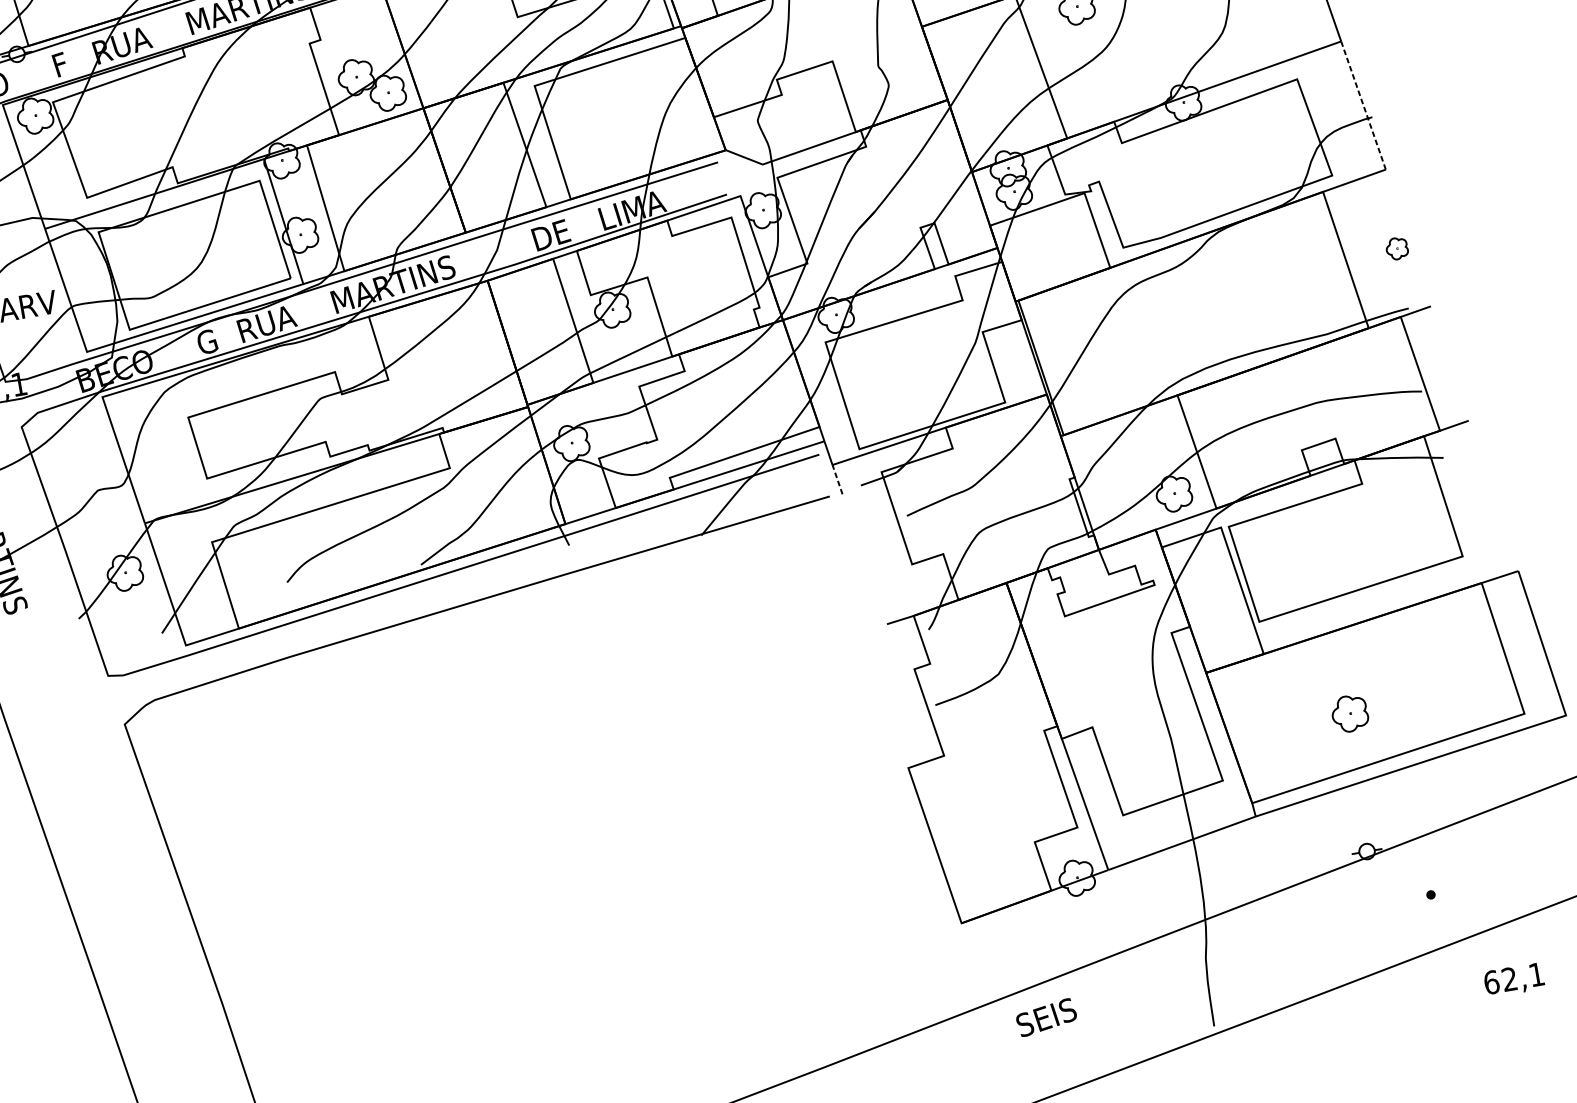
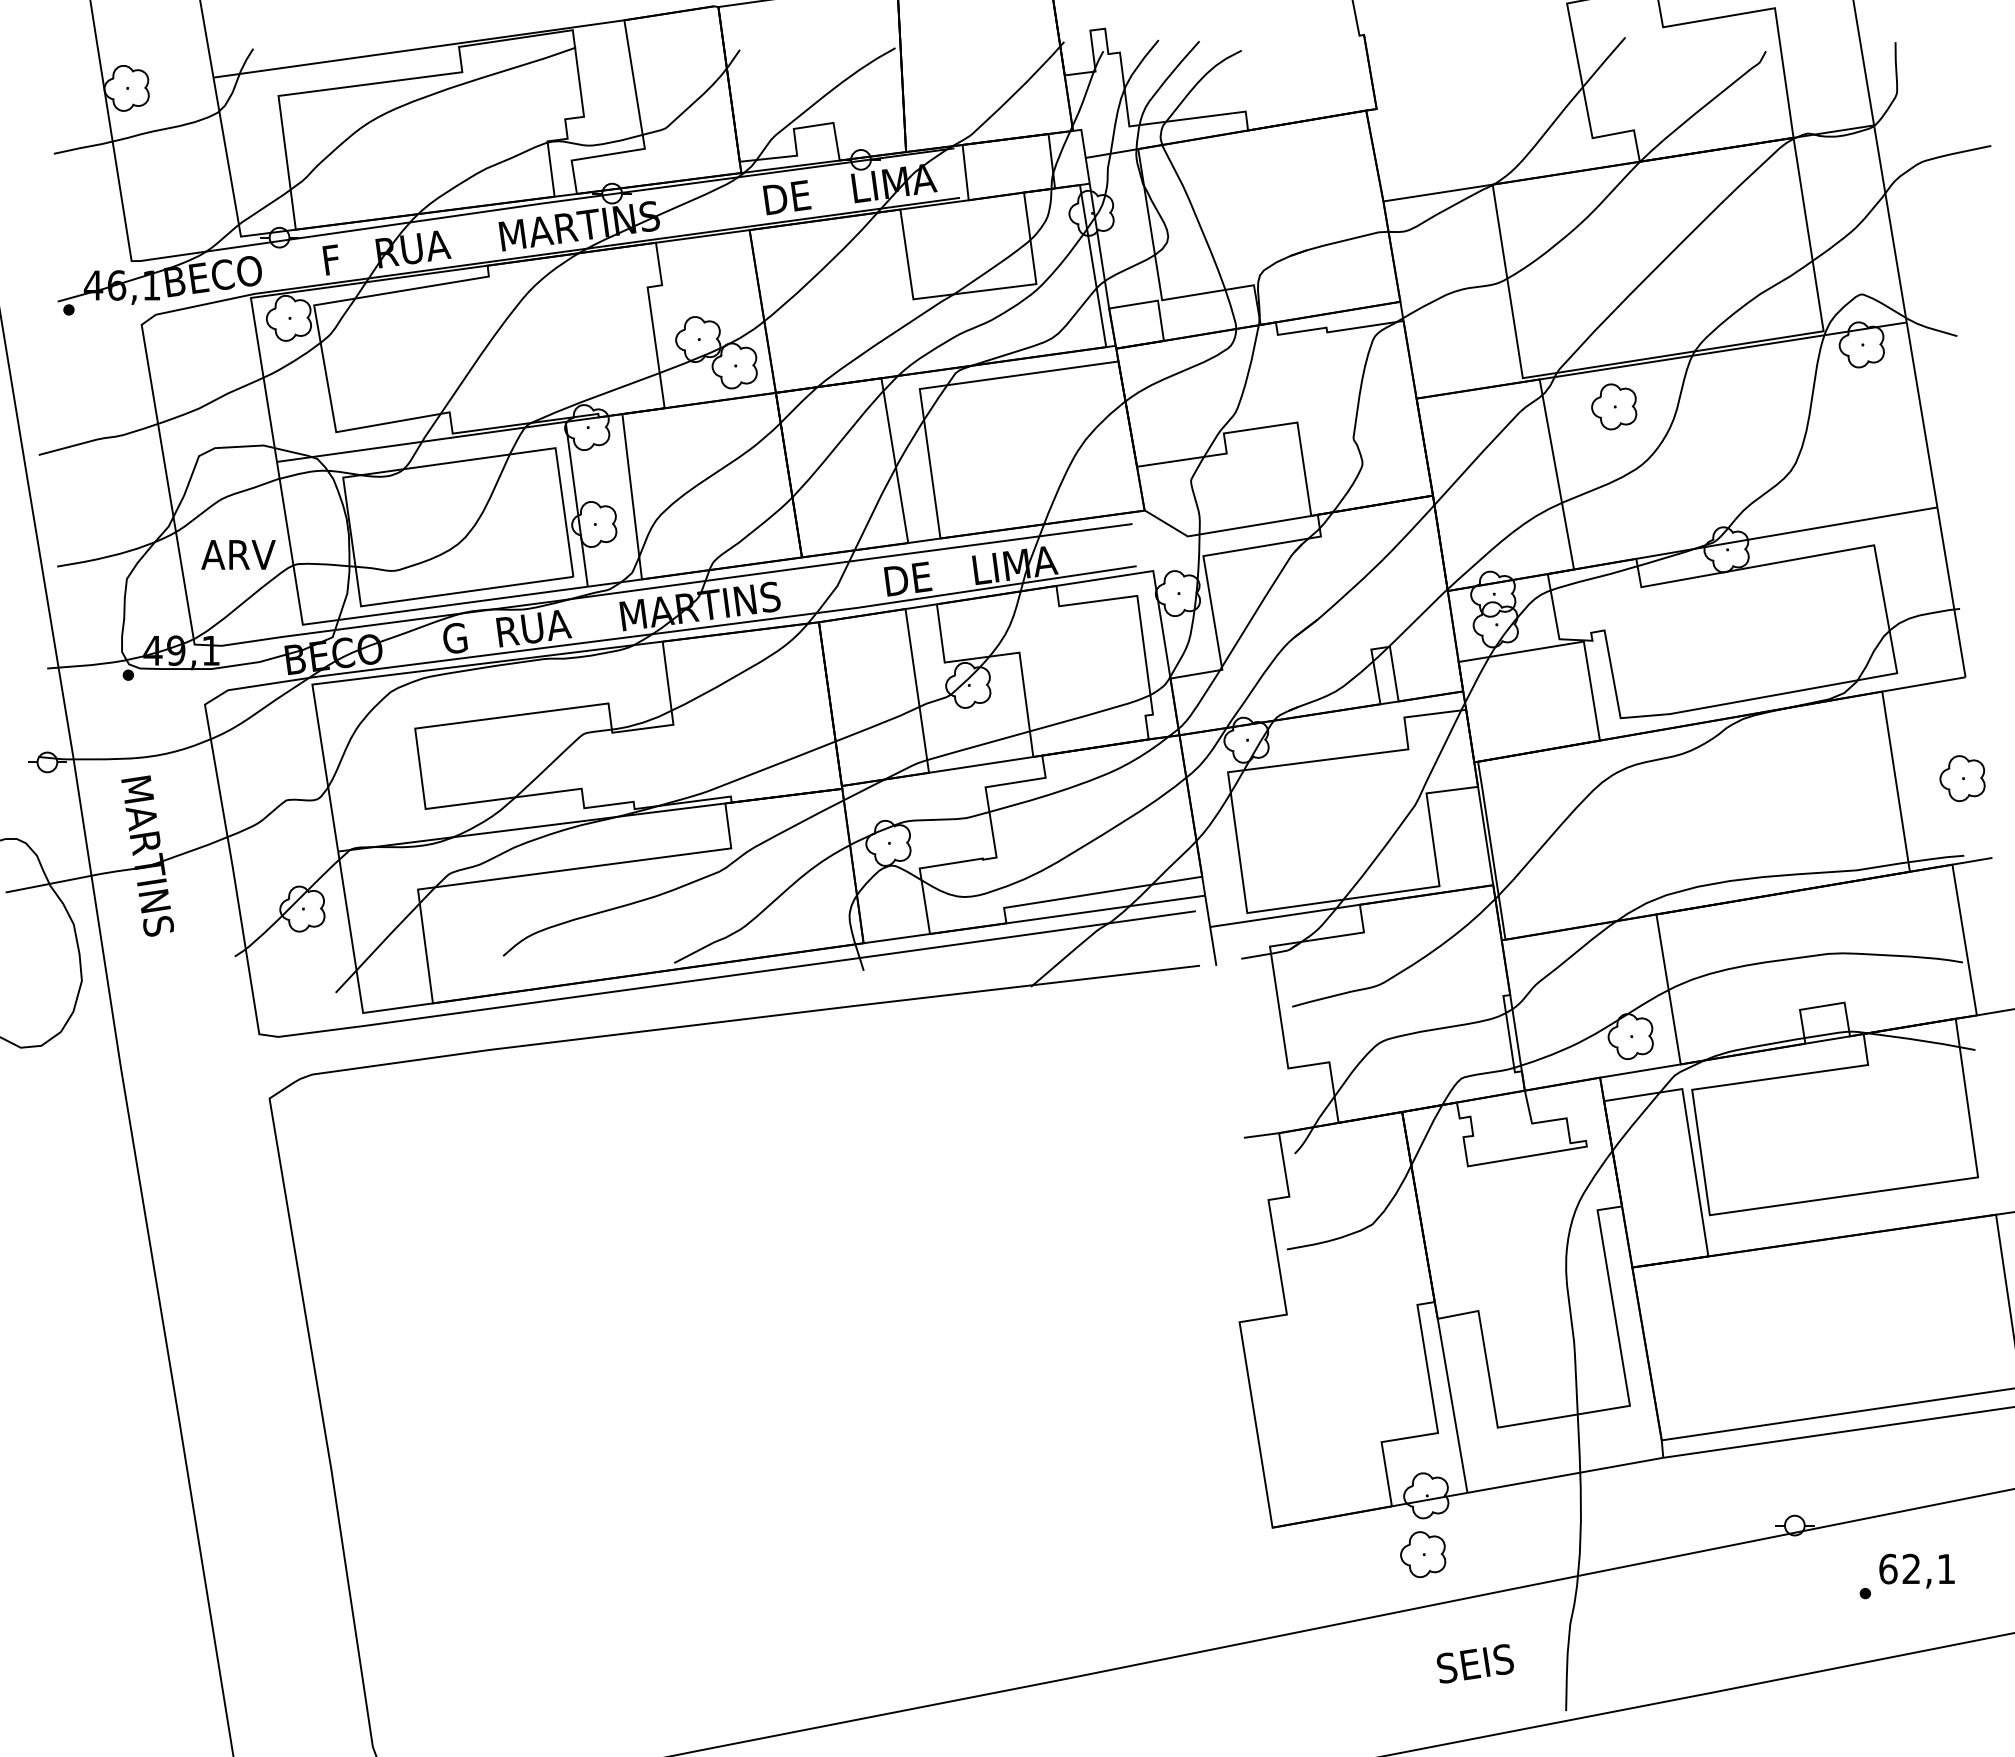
line: (1363, 104) -> (1951, 591), dashed -> solid
part: (1397, 248) -> (1962, 778), size x1.67
line: (837, 479) -> (1213, 946), dashed -> solid
part: (1350, 713) -> (1423, 1554), moved
text: (1513, 979) -> (1916, 1570), moved
text: (1045, 1017) -> (1474, 1663), moved

